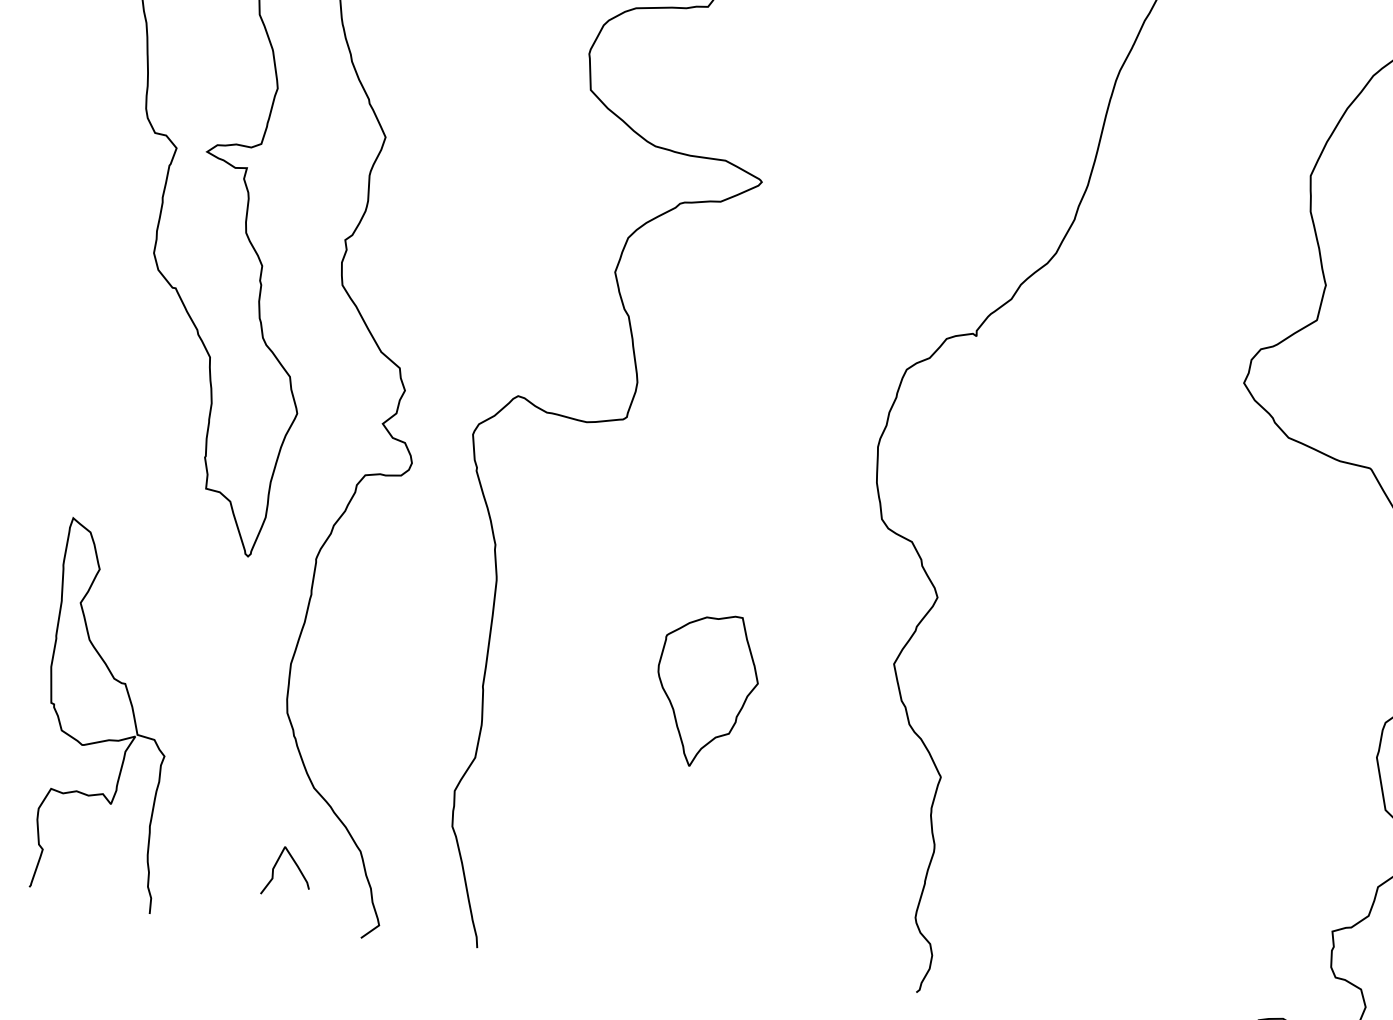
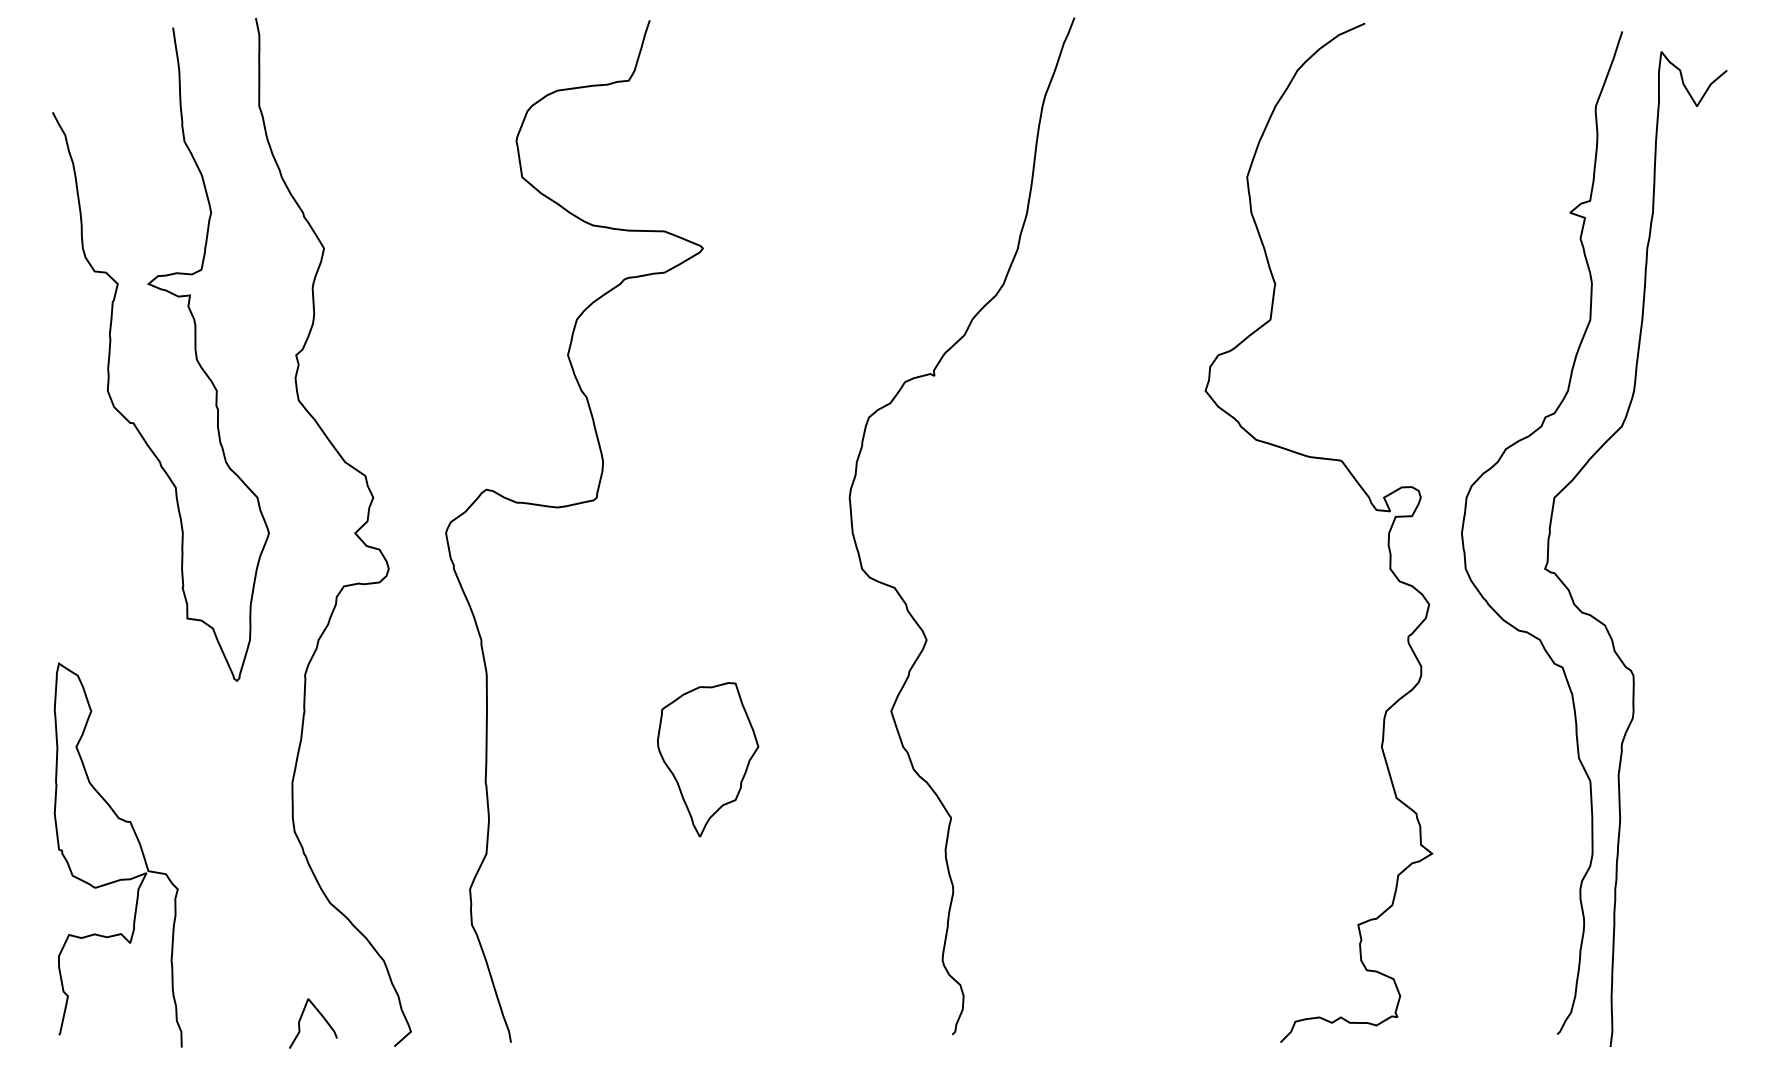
curve: (295, 864) -> (320, 1015), moved

